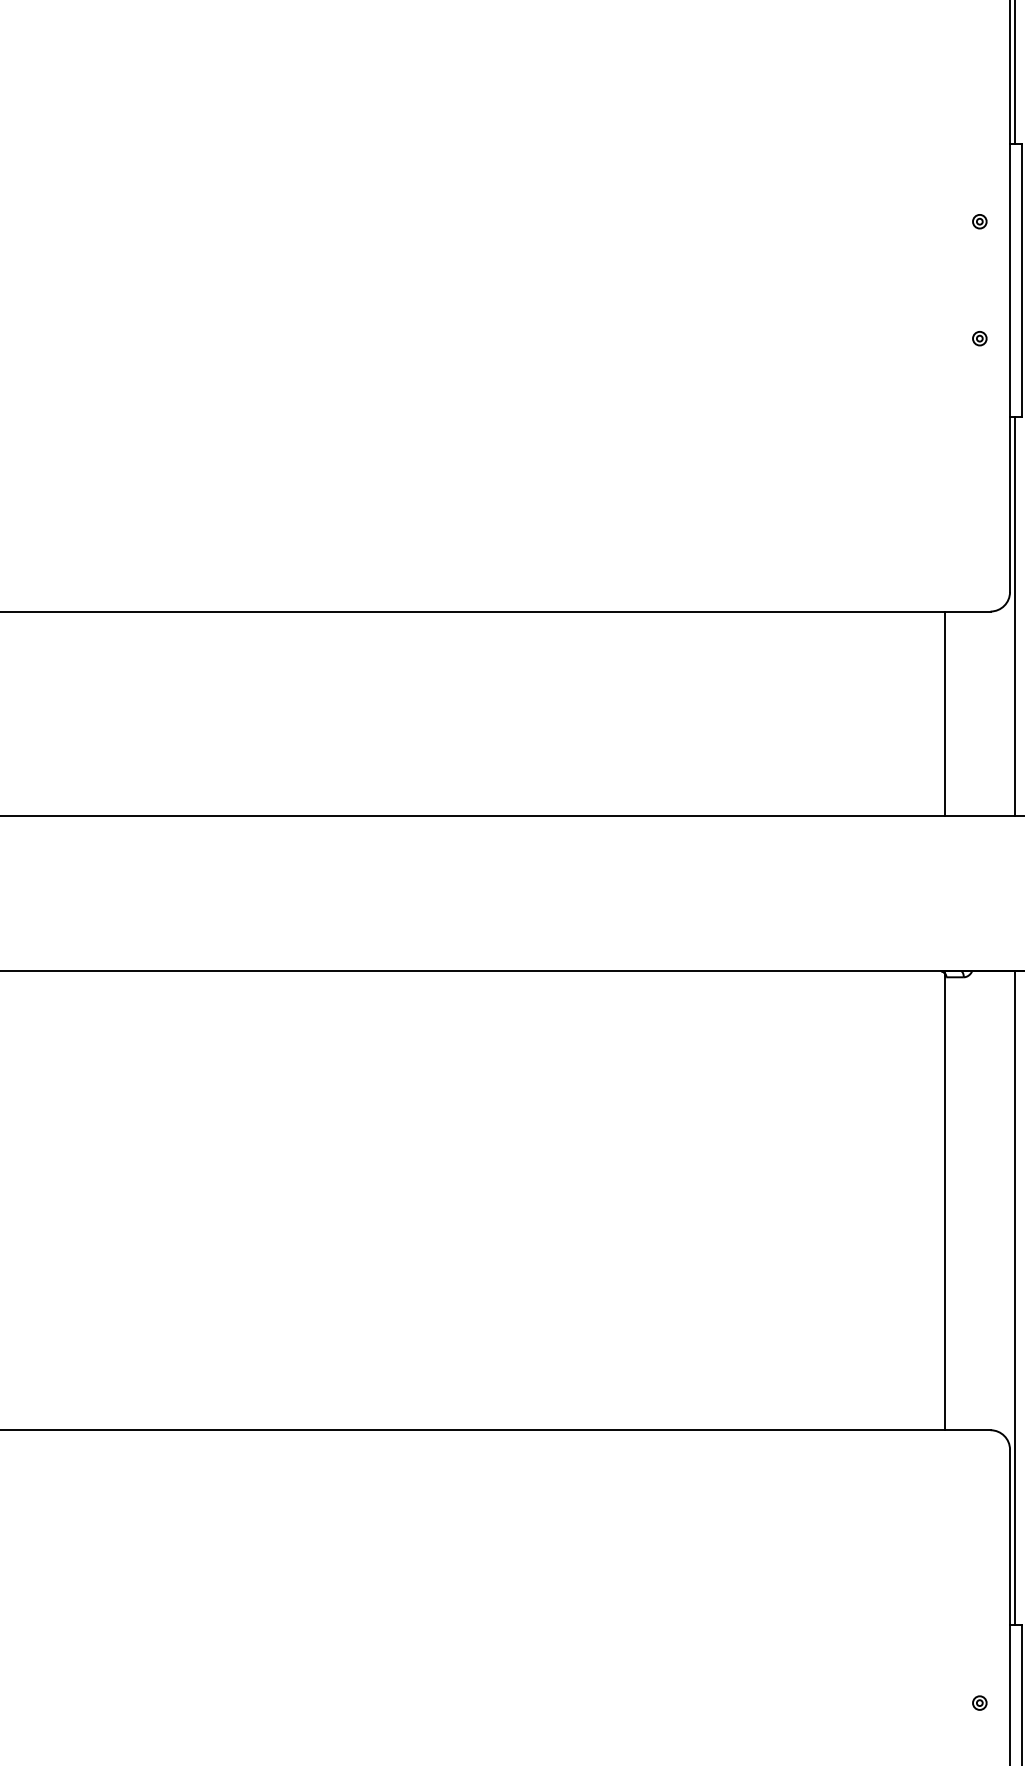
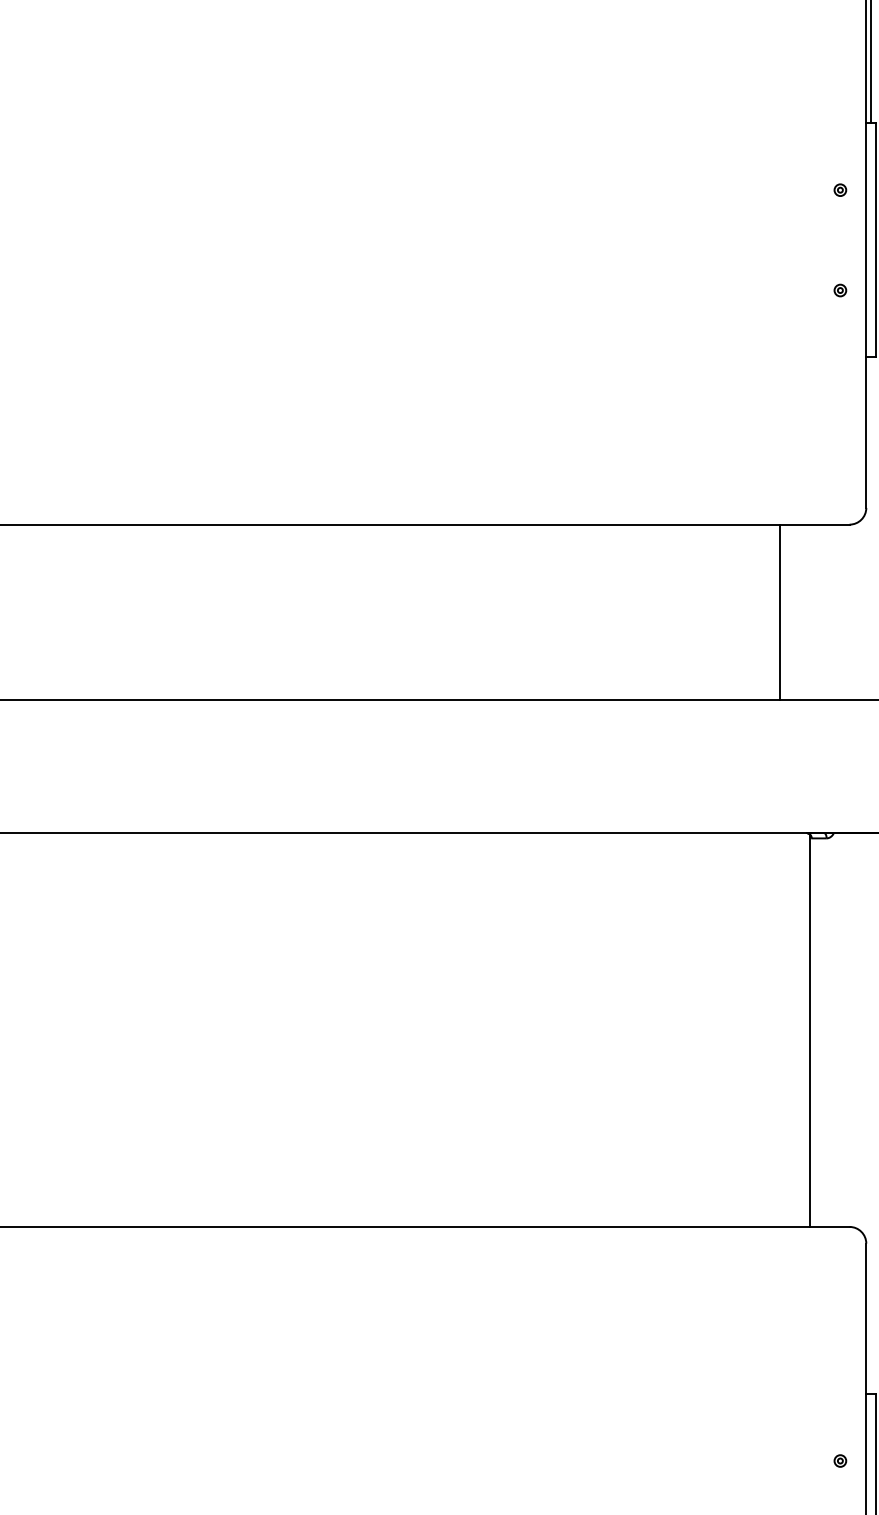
line: (1014, 616) -> (870, 528), removed
line: (944, 712) -> (780, 611), moved
line: (1014, 1297) -> (870, 1113), removed

